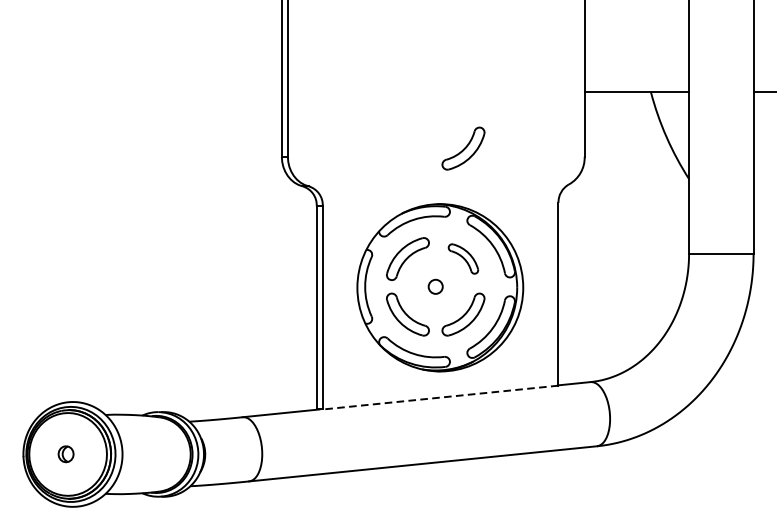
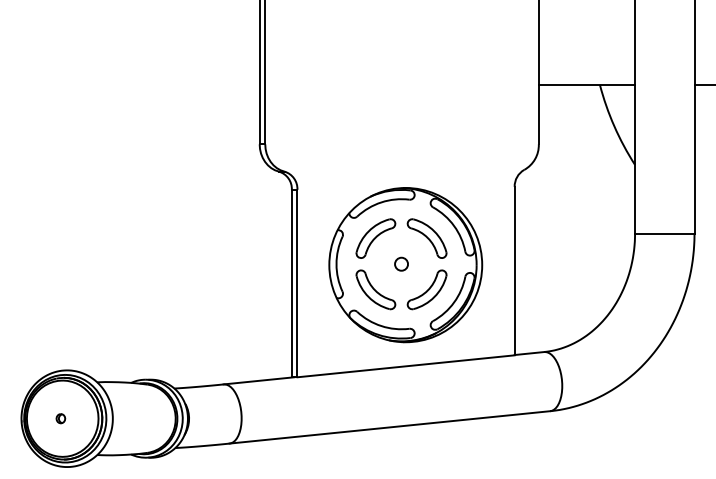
part: (462, 148) -> (426, 136), removed
part: (462, 258) -> (426, 238), size x1.43
line: (440, 397) -> (405, 366), dashed -> solid
part: (65, 454) -> (60, 418), size x0.62

